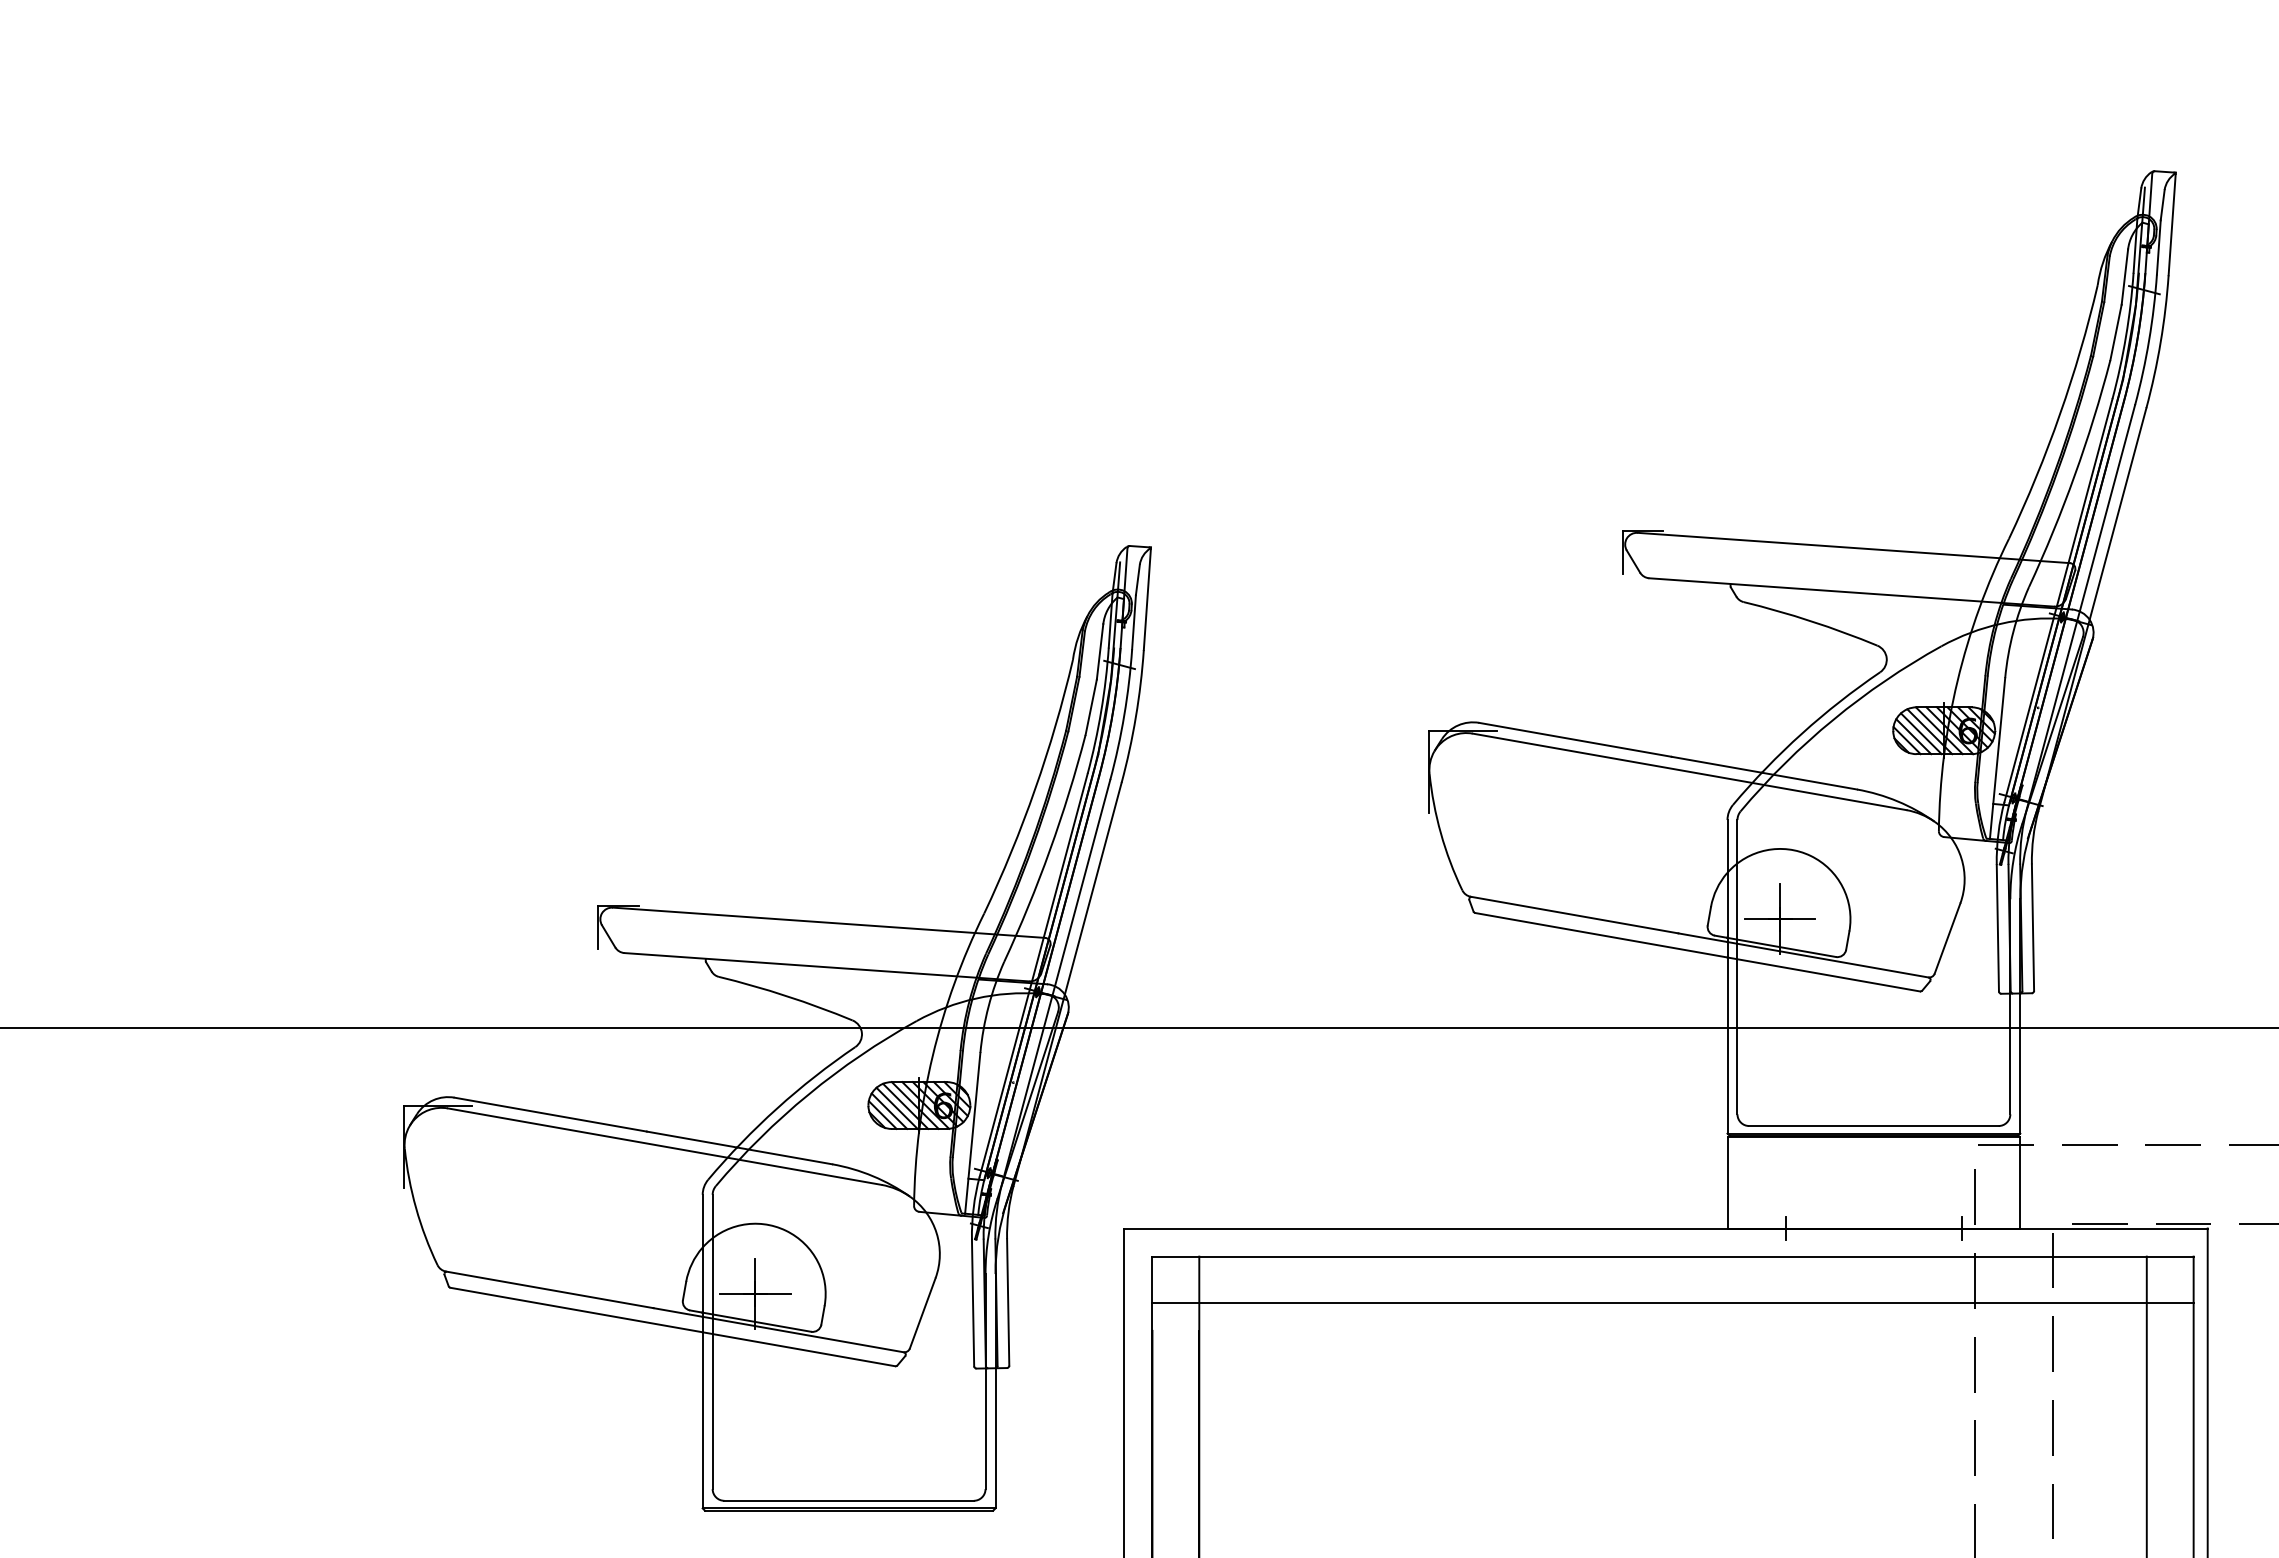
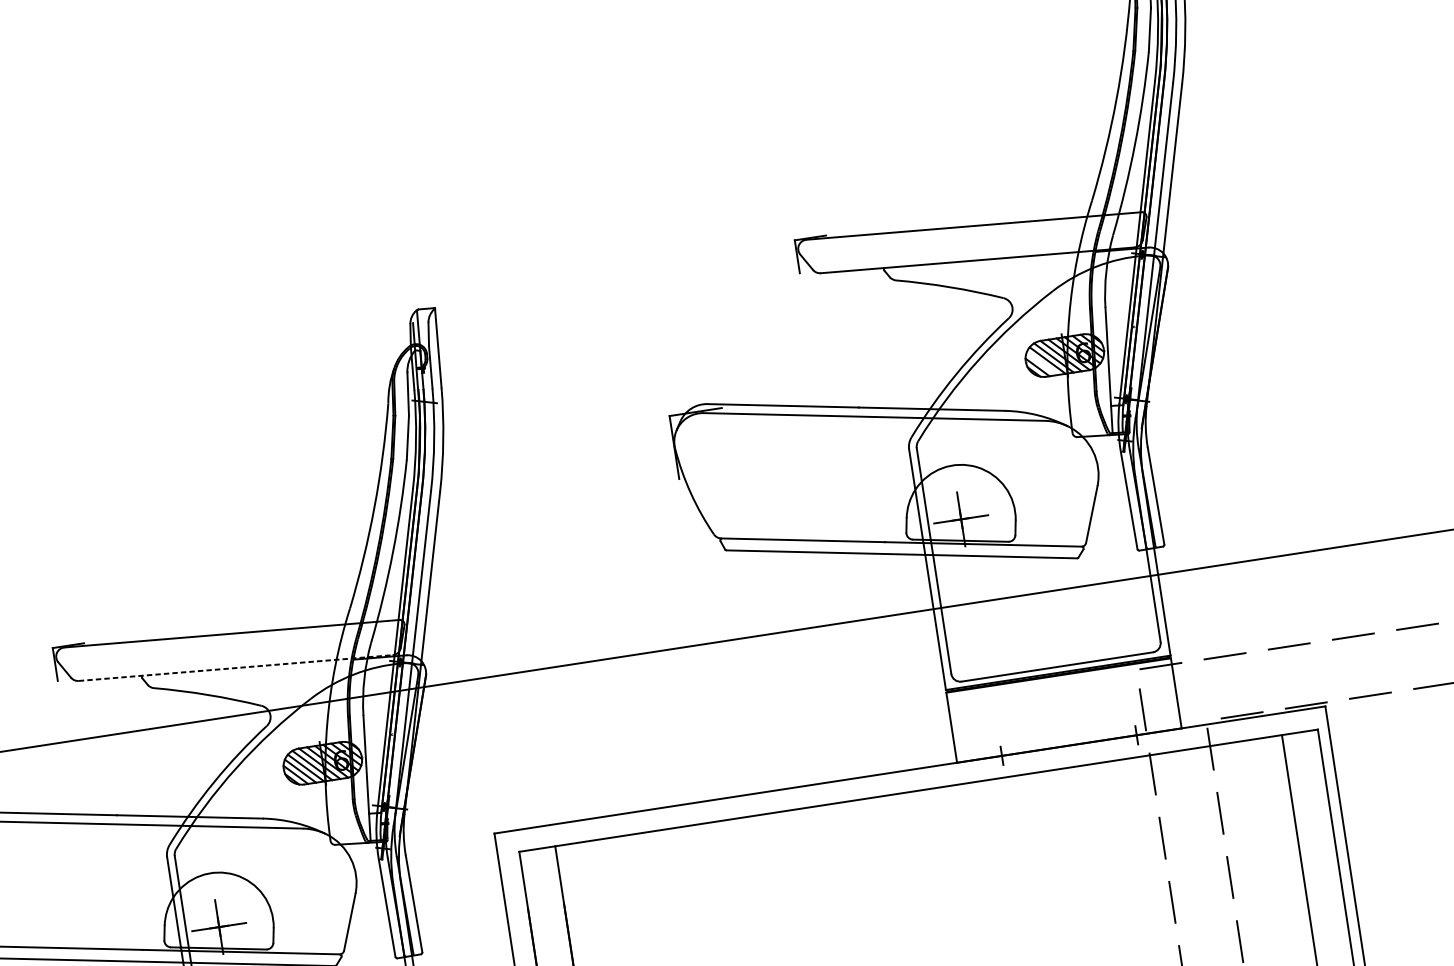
line: (1913, 736) -> (1042, 363), removed
line: (826, 967) -> (235, 668), solid -> dashed
line: (1672, 1303) -> (923, 826), removed

